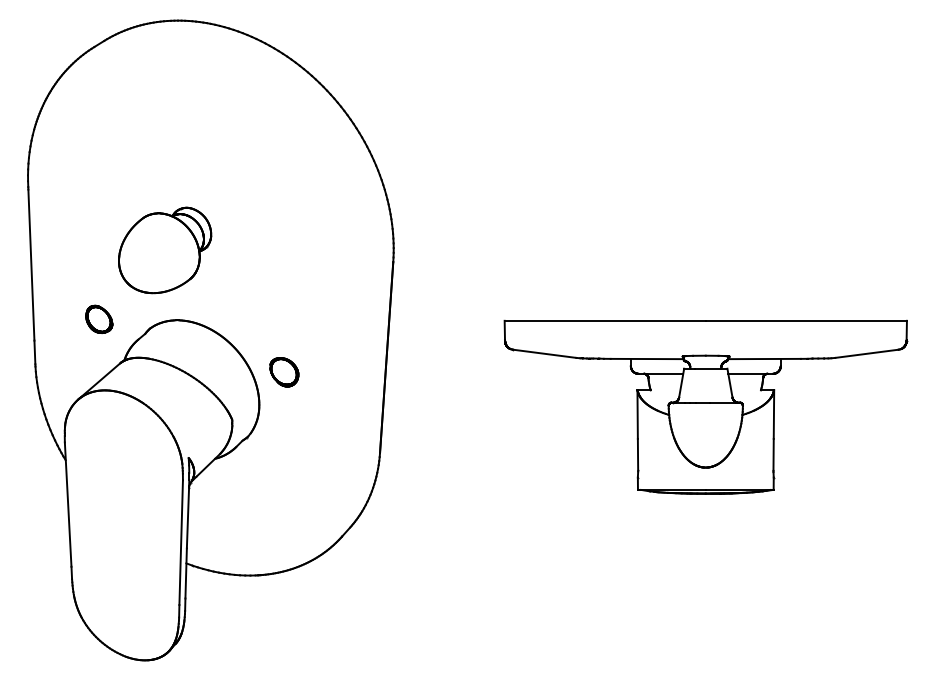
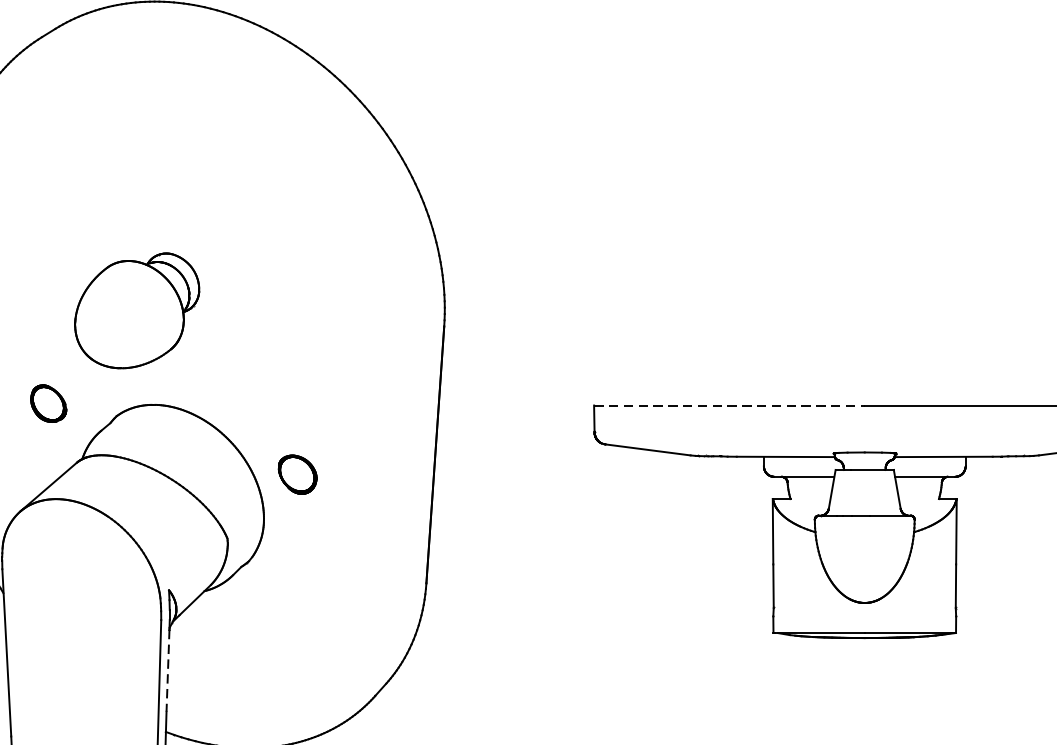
line: (605, 320) -> (729, 405), solid -> dashed
line: (187, 518) -> (167, 671), solid -> dashed

